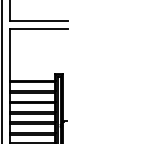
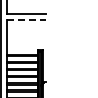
line: (38, 28) -> (26, 19), solid -> dashed

